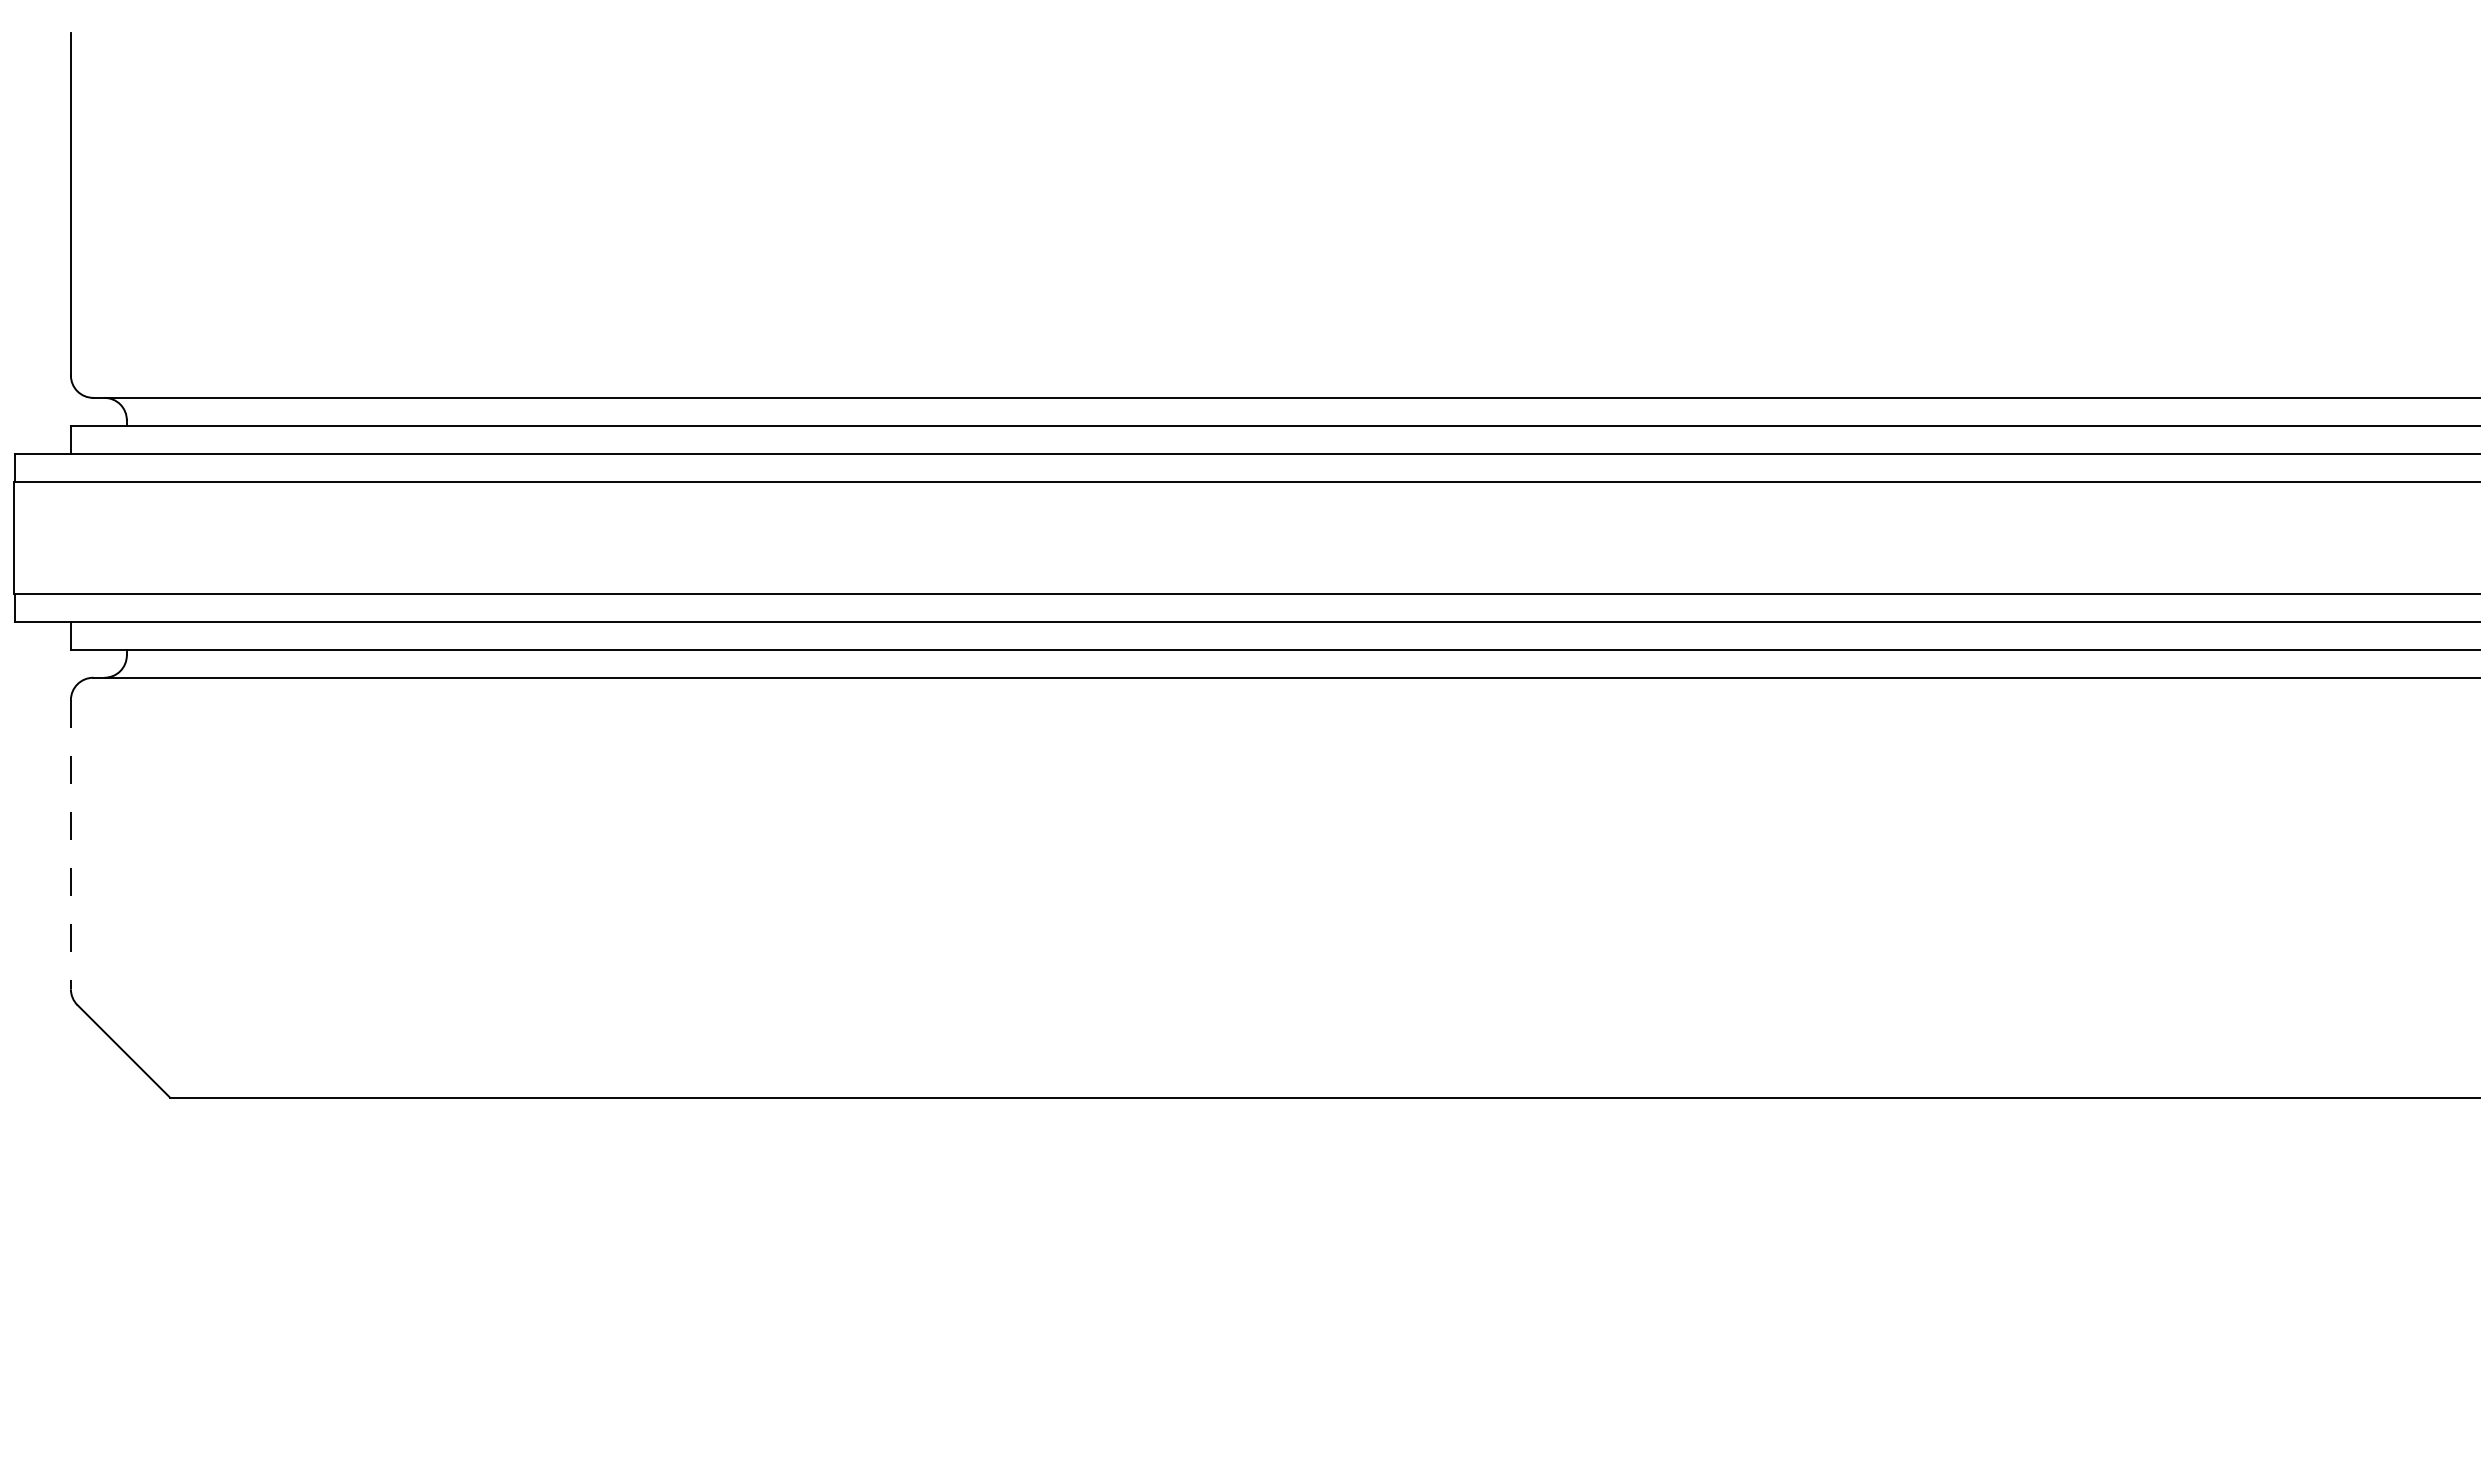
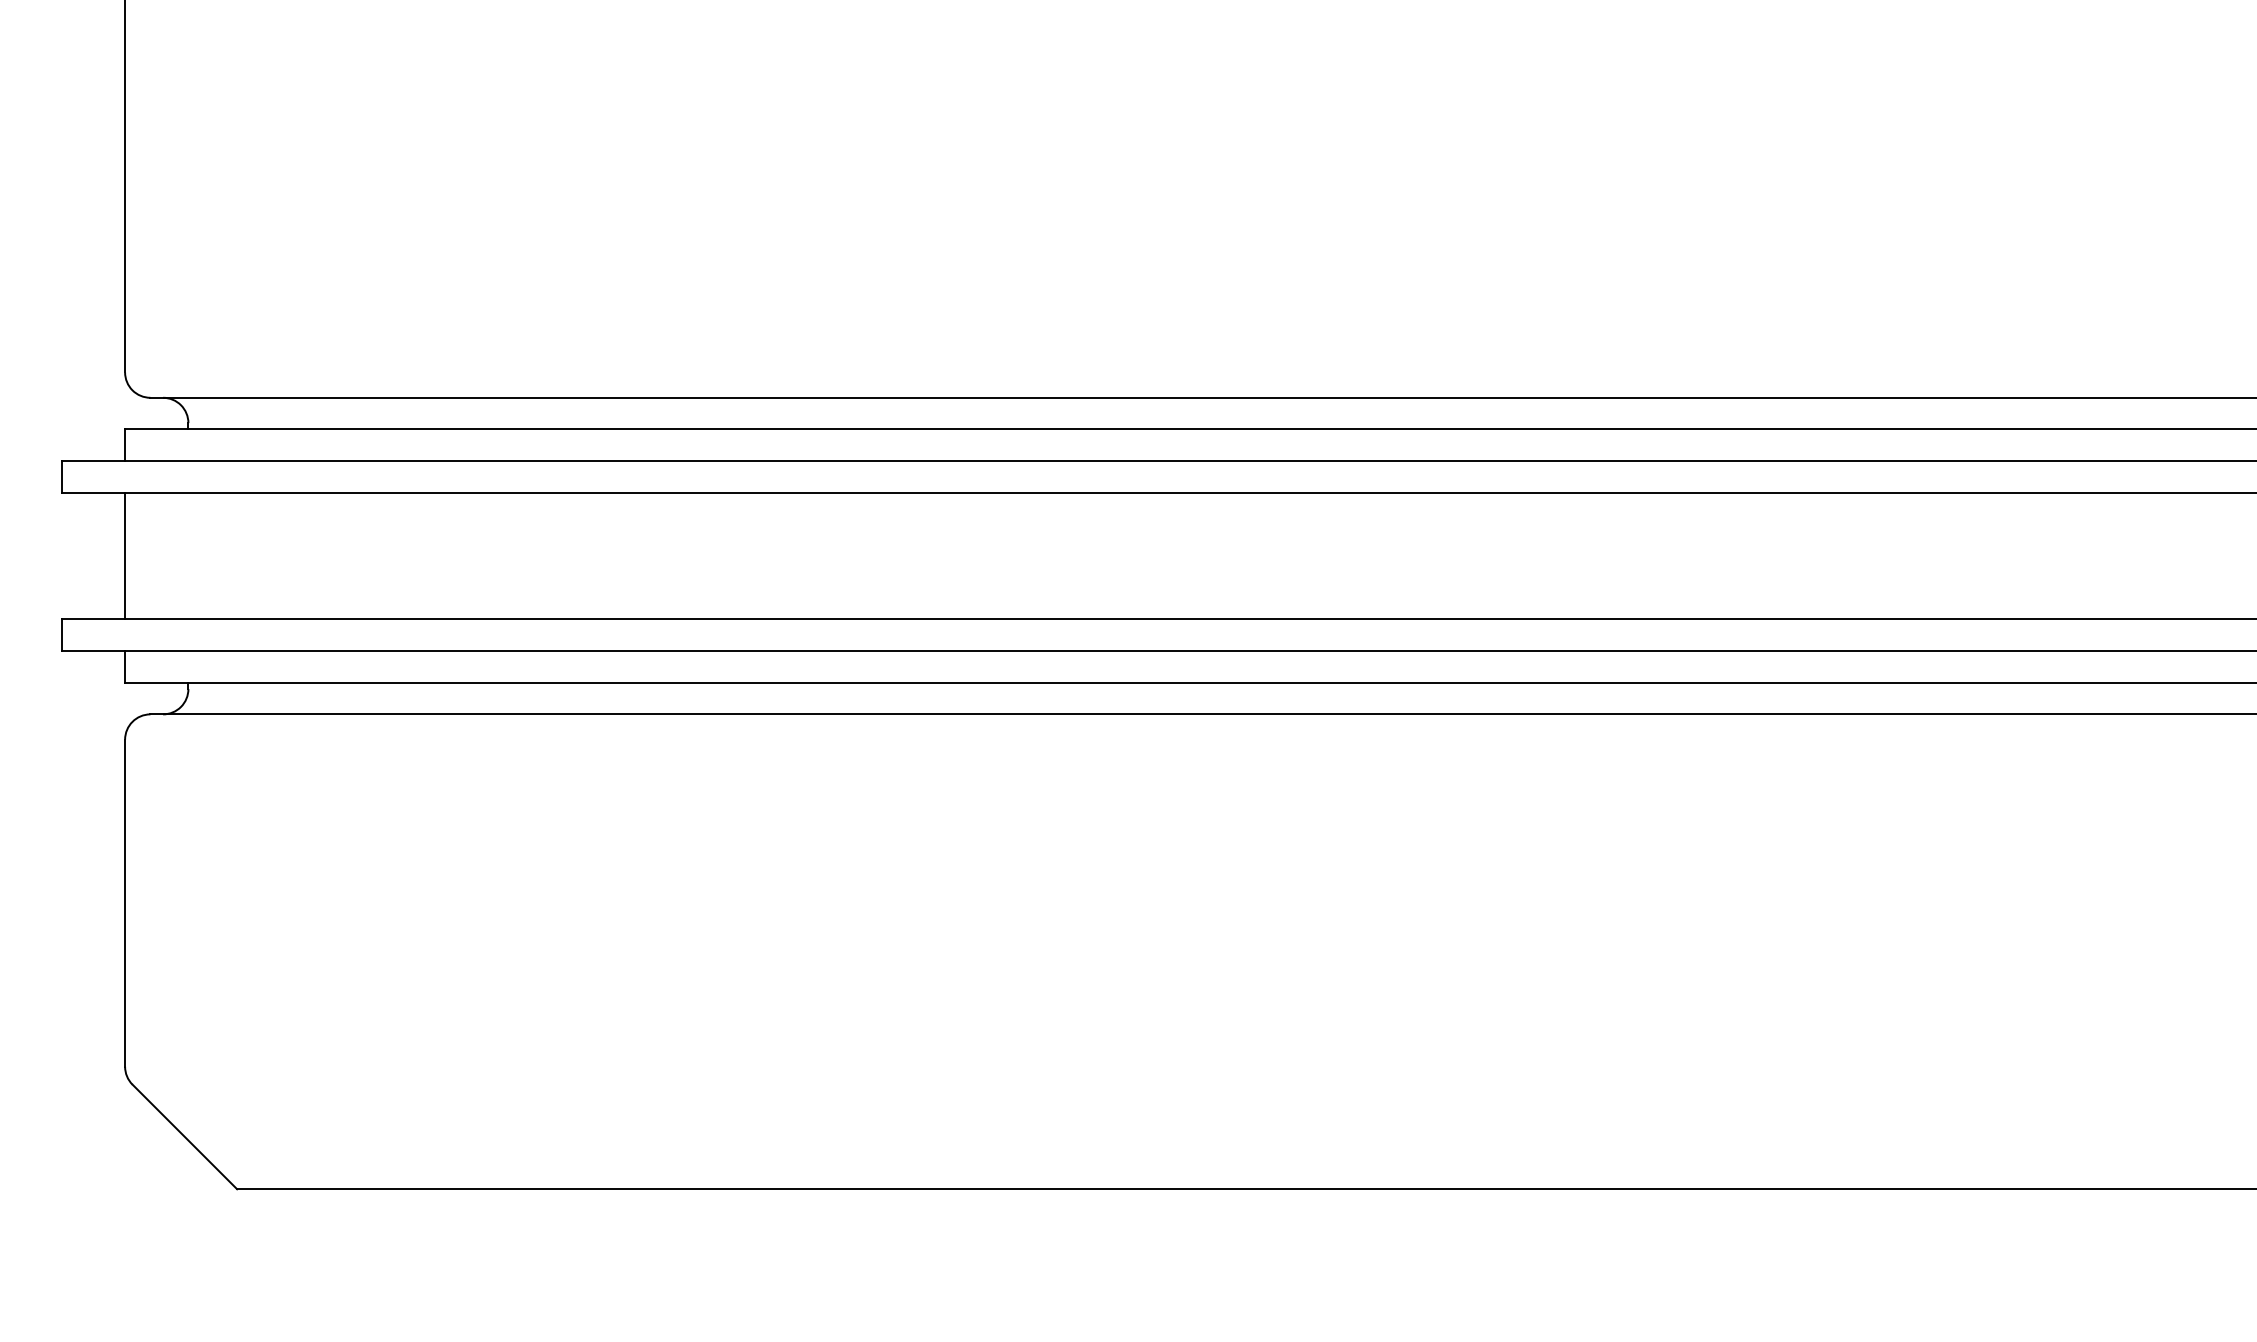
line: (13, 537) -> (124, 555), moved
line: (70, 844) -> (124, 902), dashed -> solid

